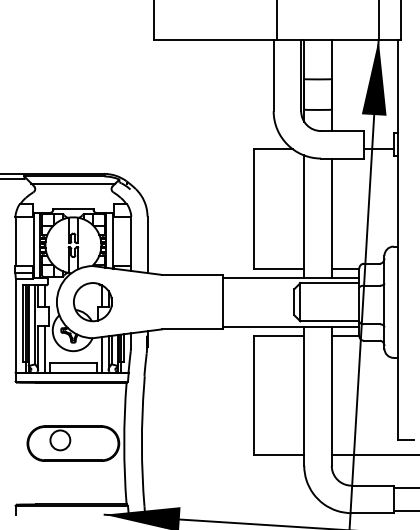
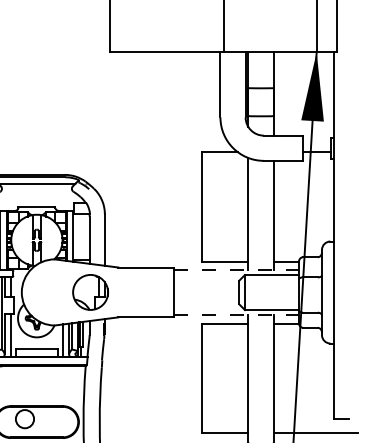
line: (291, 277) -> (236, 269), solid -> dashed
part: (92, 302) -> (90, 292), moved
line: (291, 326) -> (236, 314), solid -> dashed

